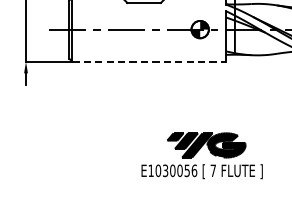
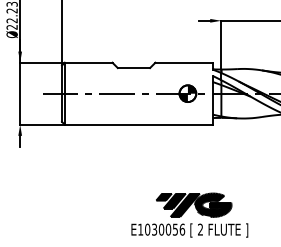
line: (149, 61) -> (139, 124), dashed -> solid
text: (213, 170) -> (200, 229), 7 -> 2

